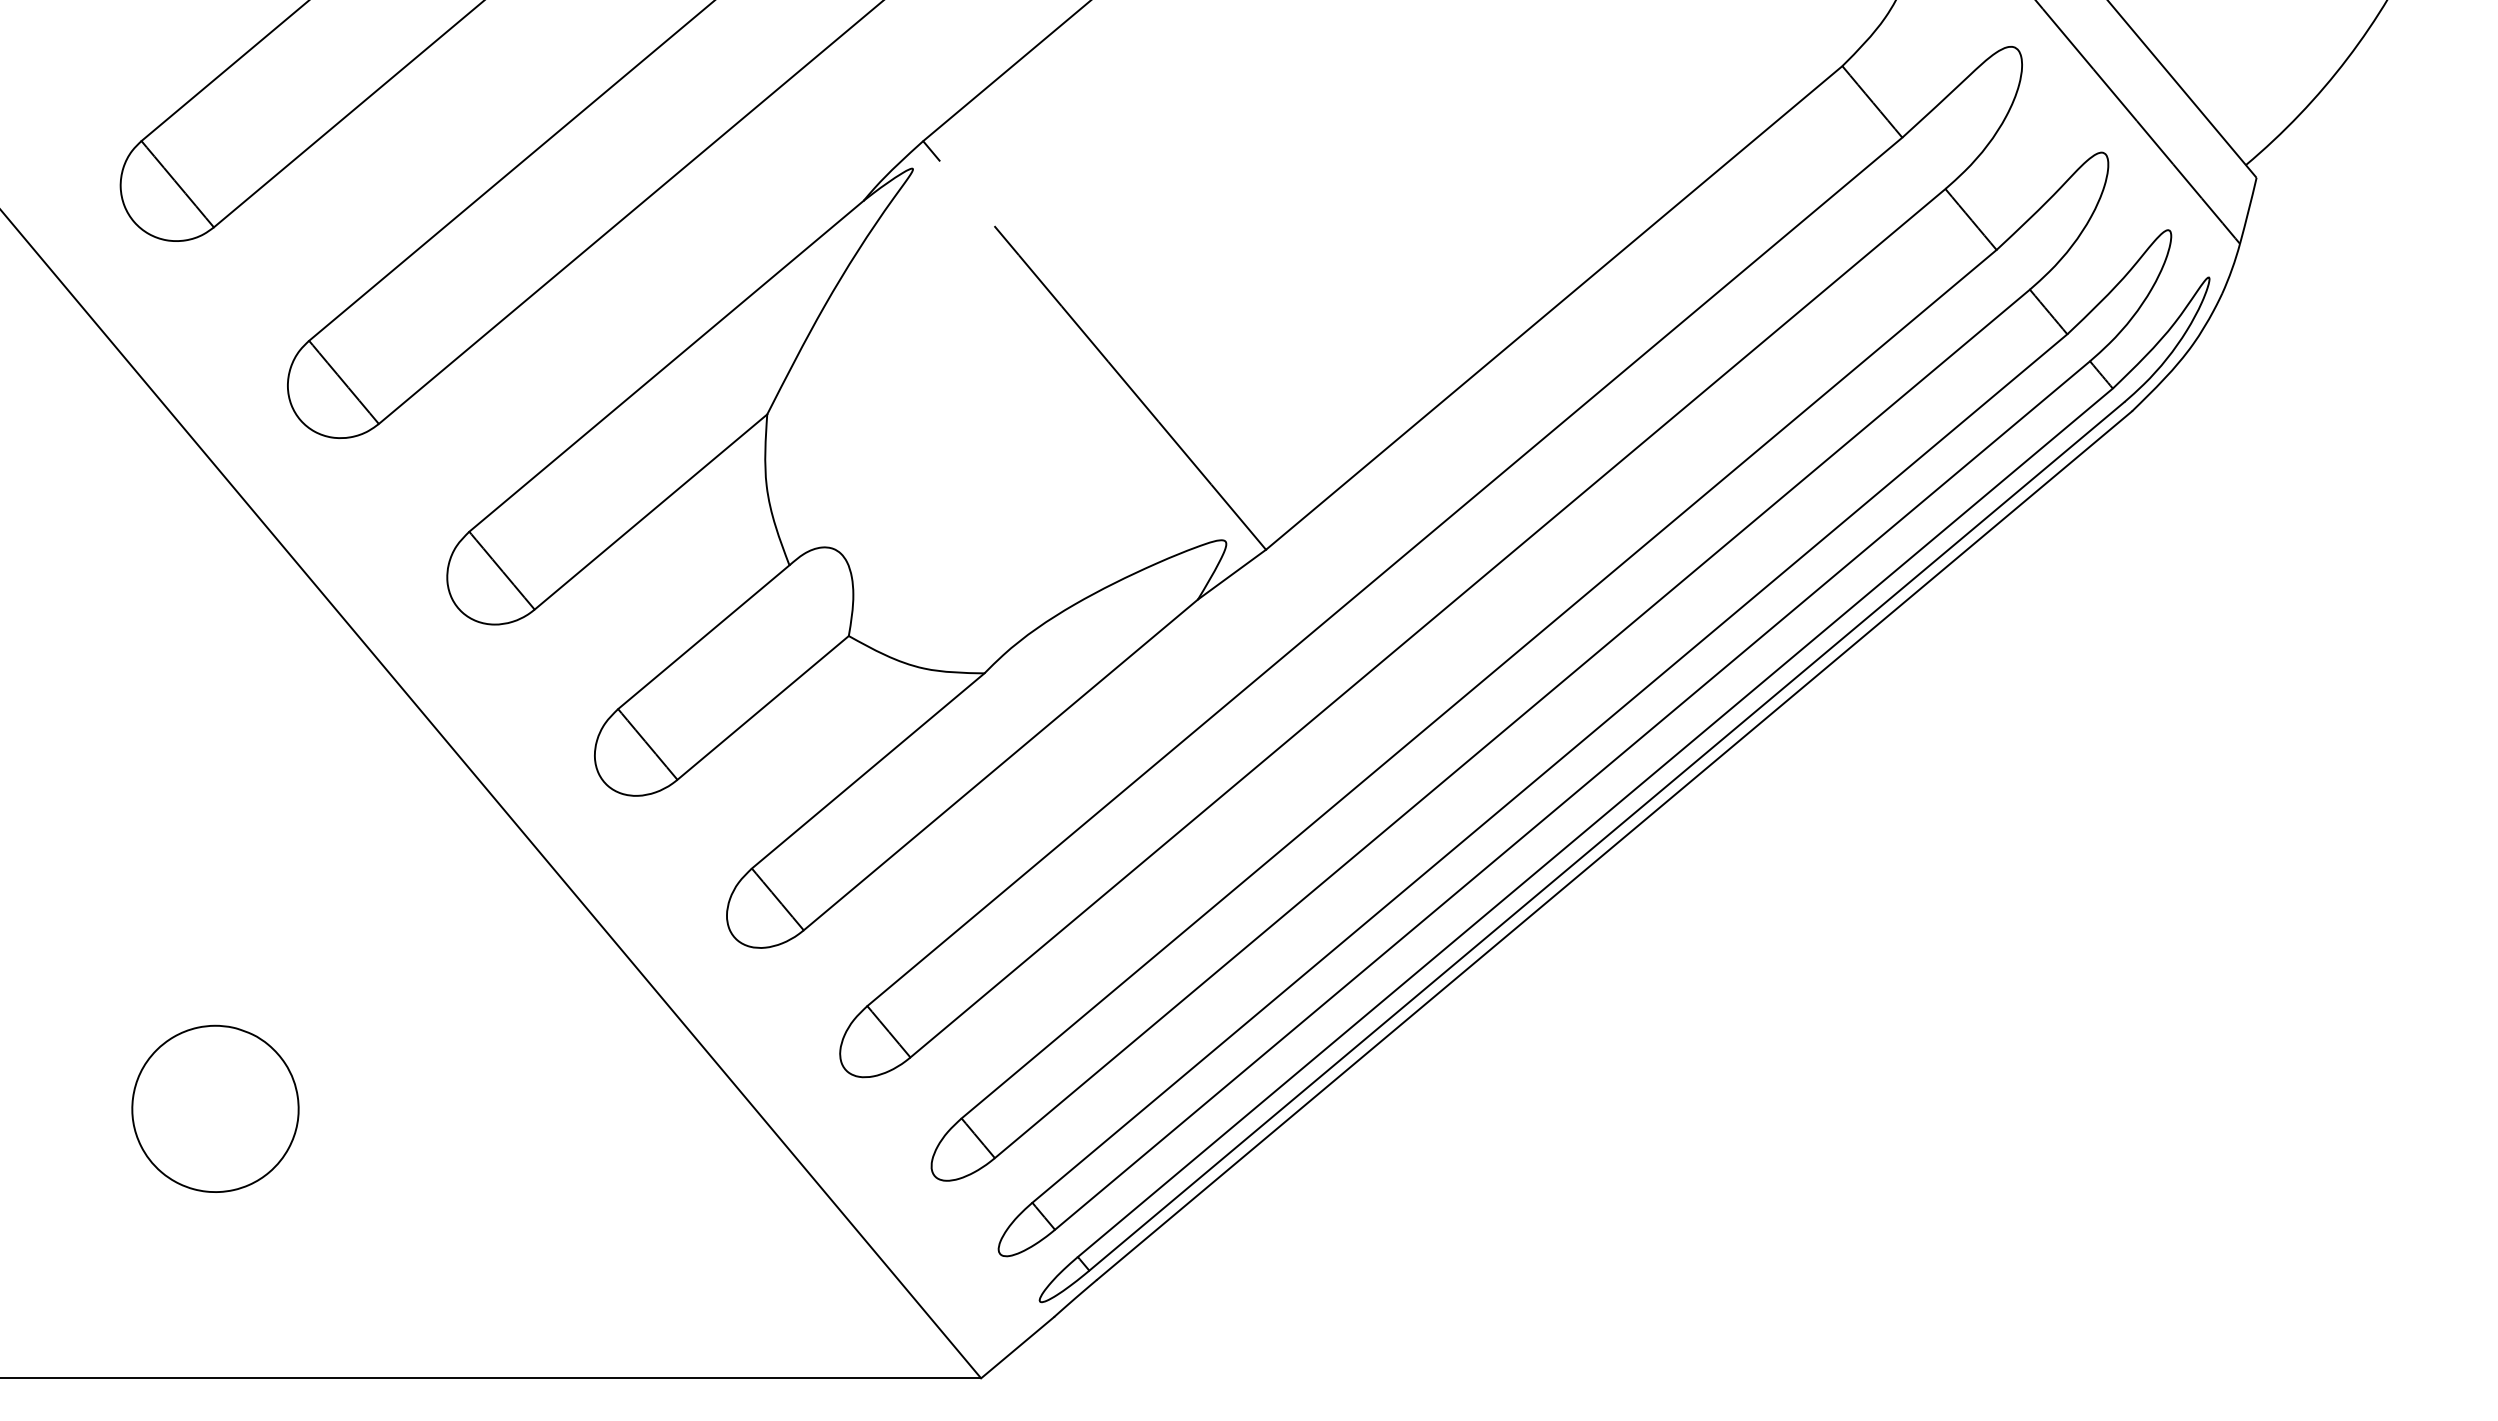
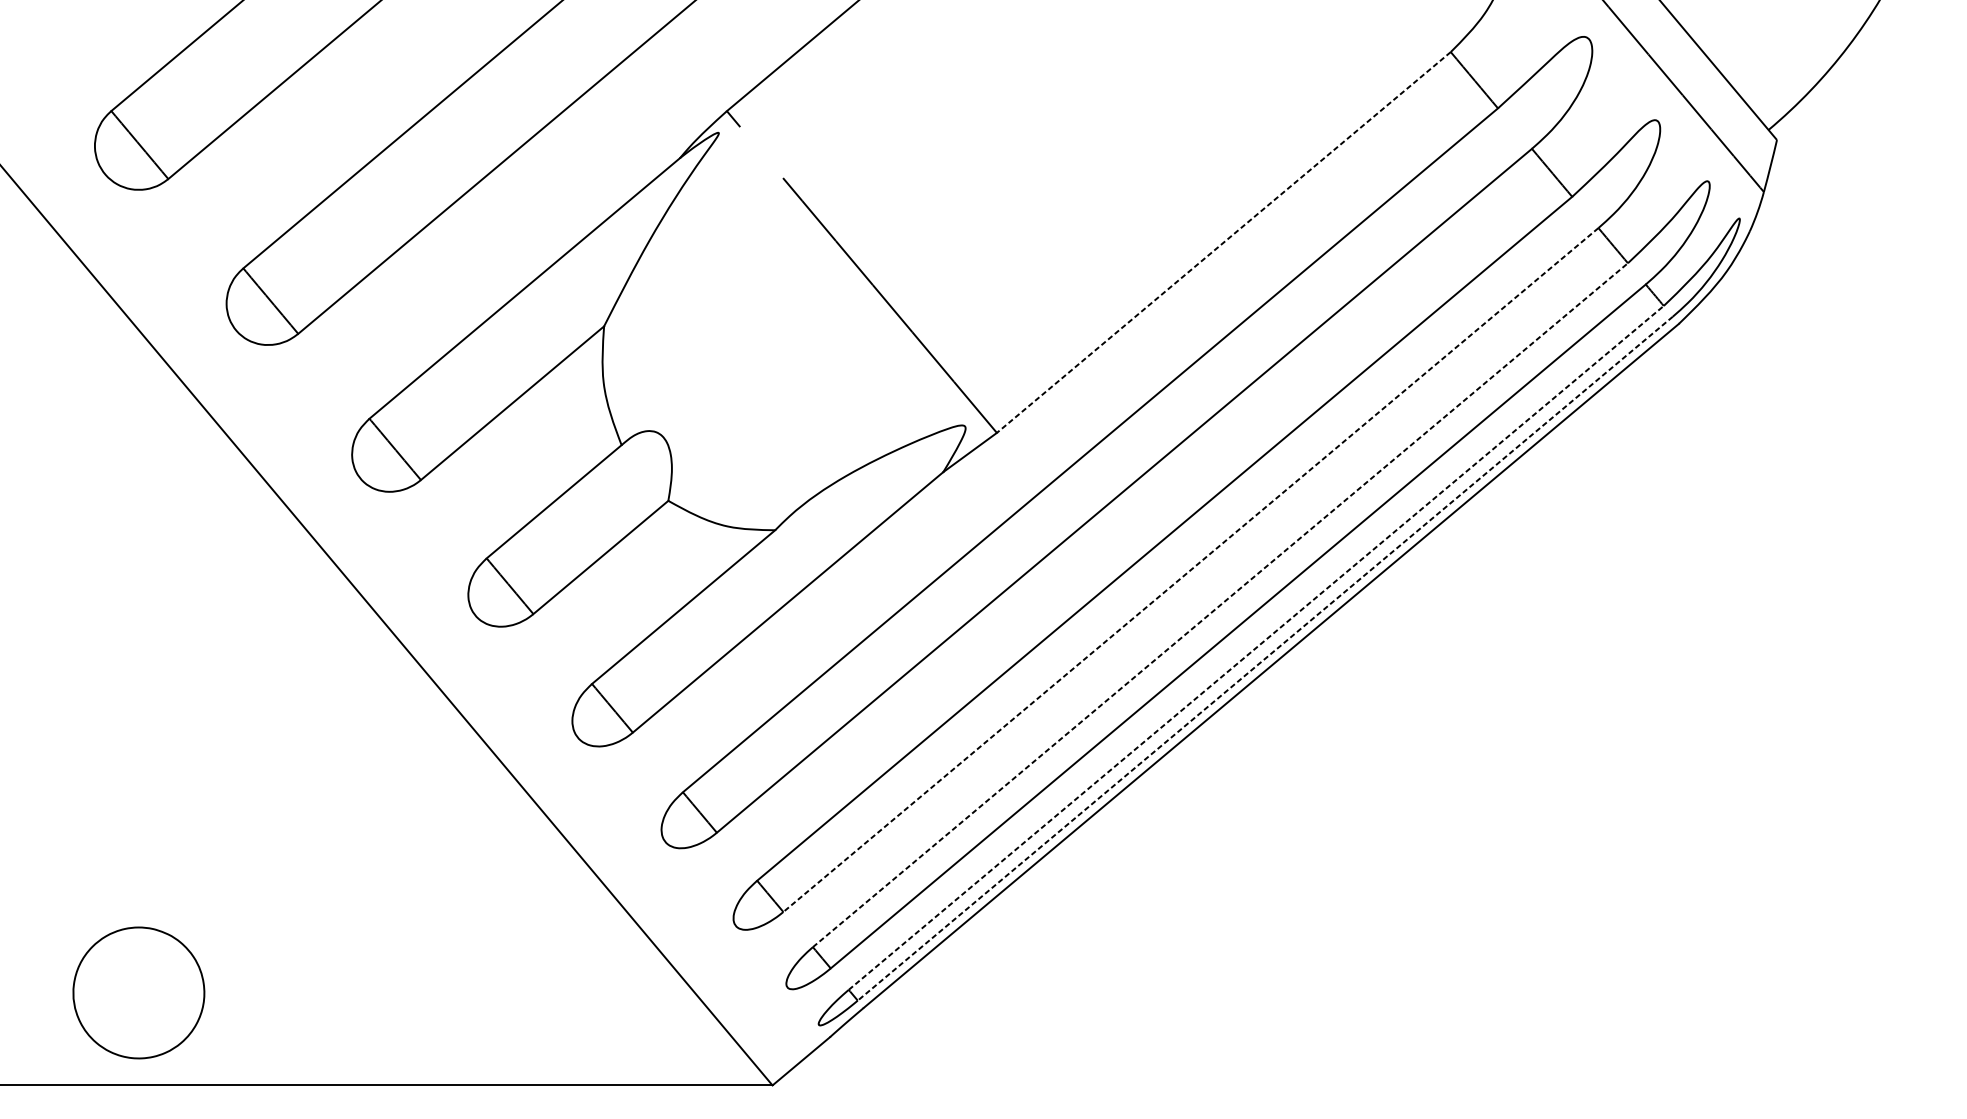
line: (1553, 308) -> (1223, 242), solid -> dashed
line: (1512, 723) -> (1191, 569), solid -> dashed
line: (1549, 768) -> (1220, 605), solid -> dashed
line: (1595, 822) -> (1256, 647), solid -> dashed
line: (1606, 836) -> (1265, 658), solid -> dashed
part: (215, 1108) -> (138, 992), moved

